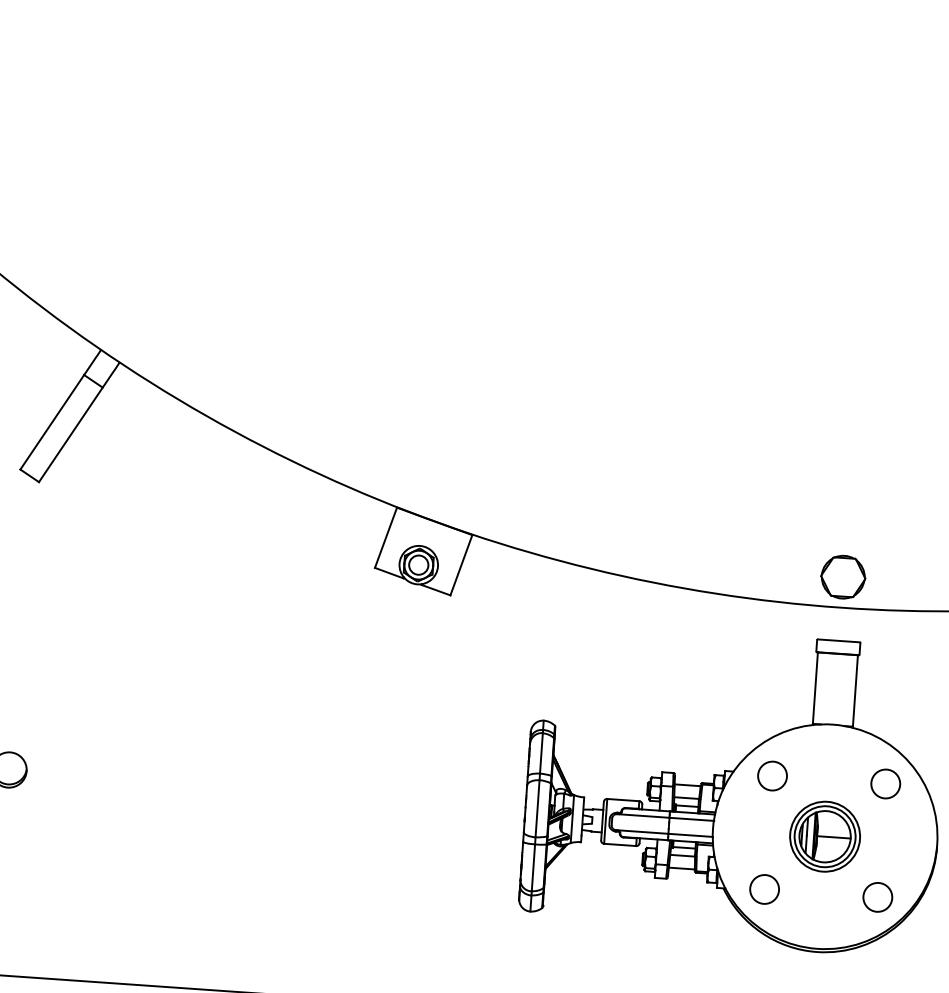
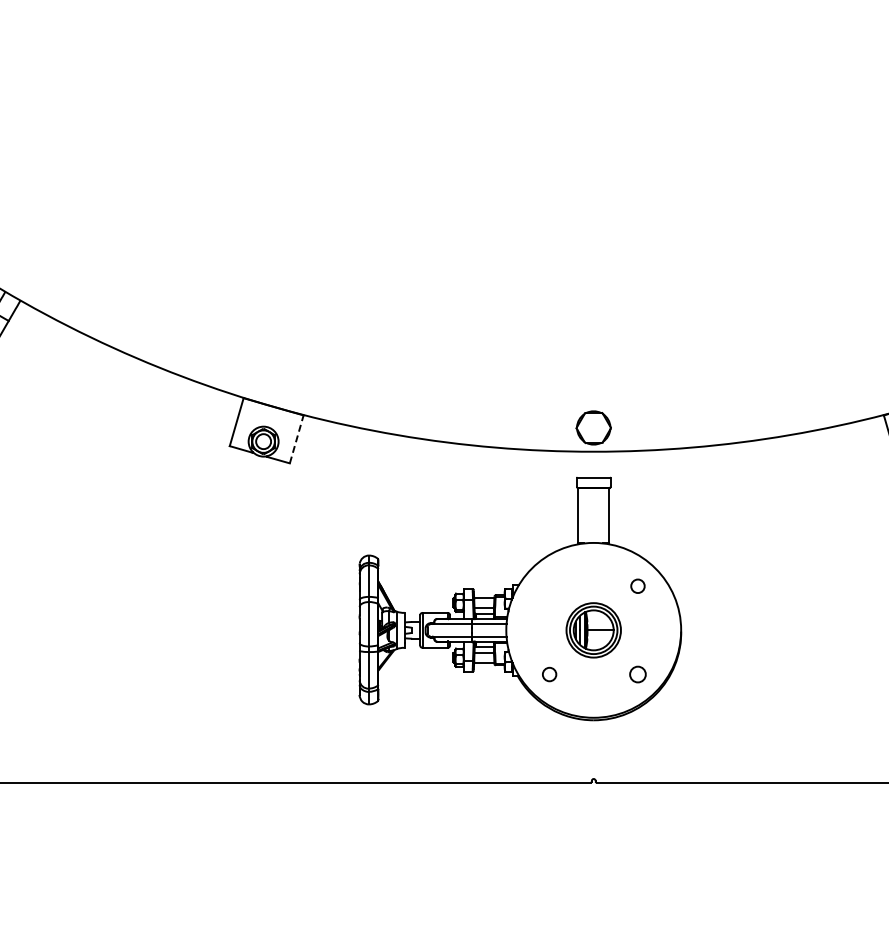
line: (461, 565) -> (296, 439), solid -> dashed
circle: (772, 776) -> (549, 586), removed
circle: (885, 784) -> (637, 586), size x0.6
circle: (764, 889) -> (549, 674), size x0.6
circle: (877, 897) -> (637, 674), size x0.7

